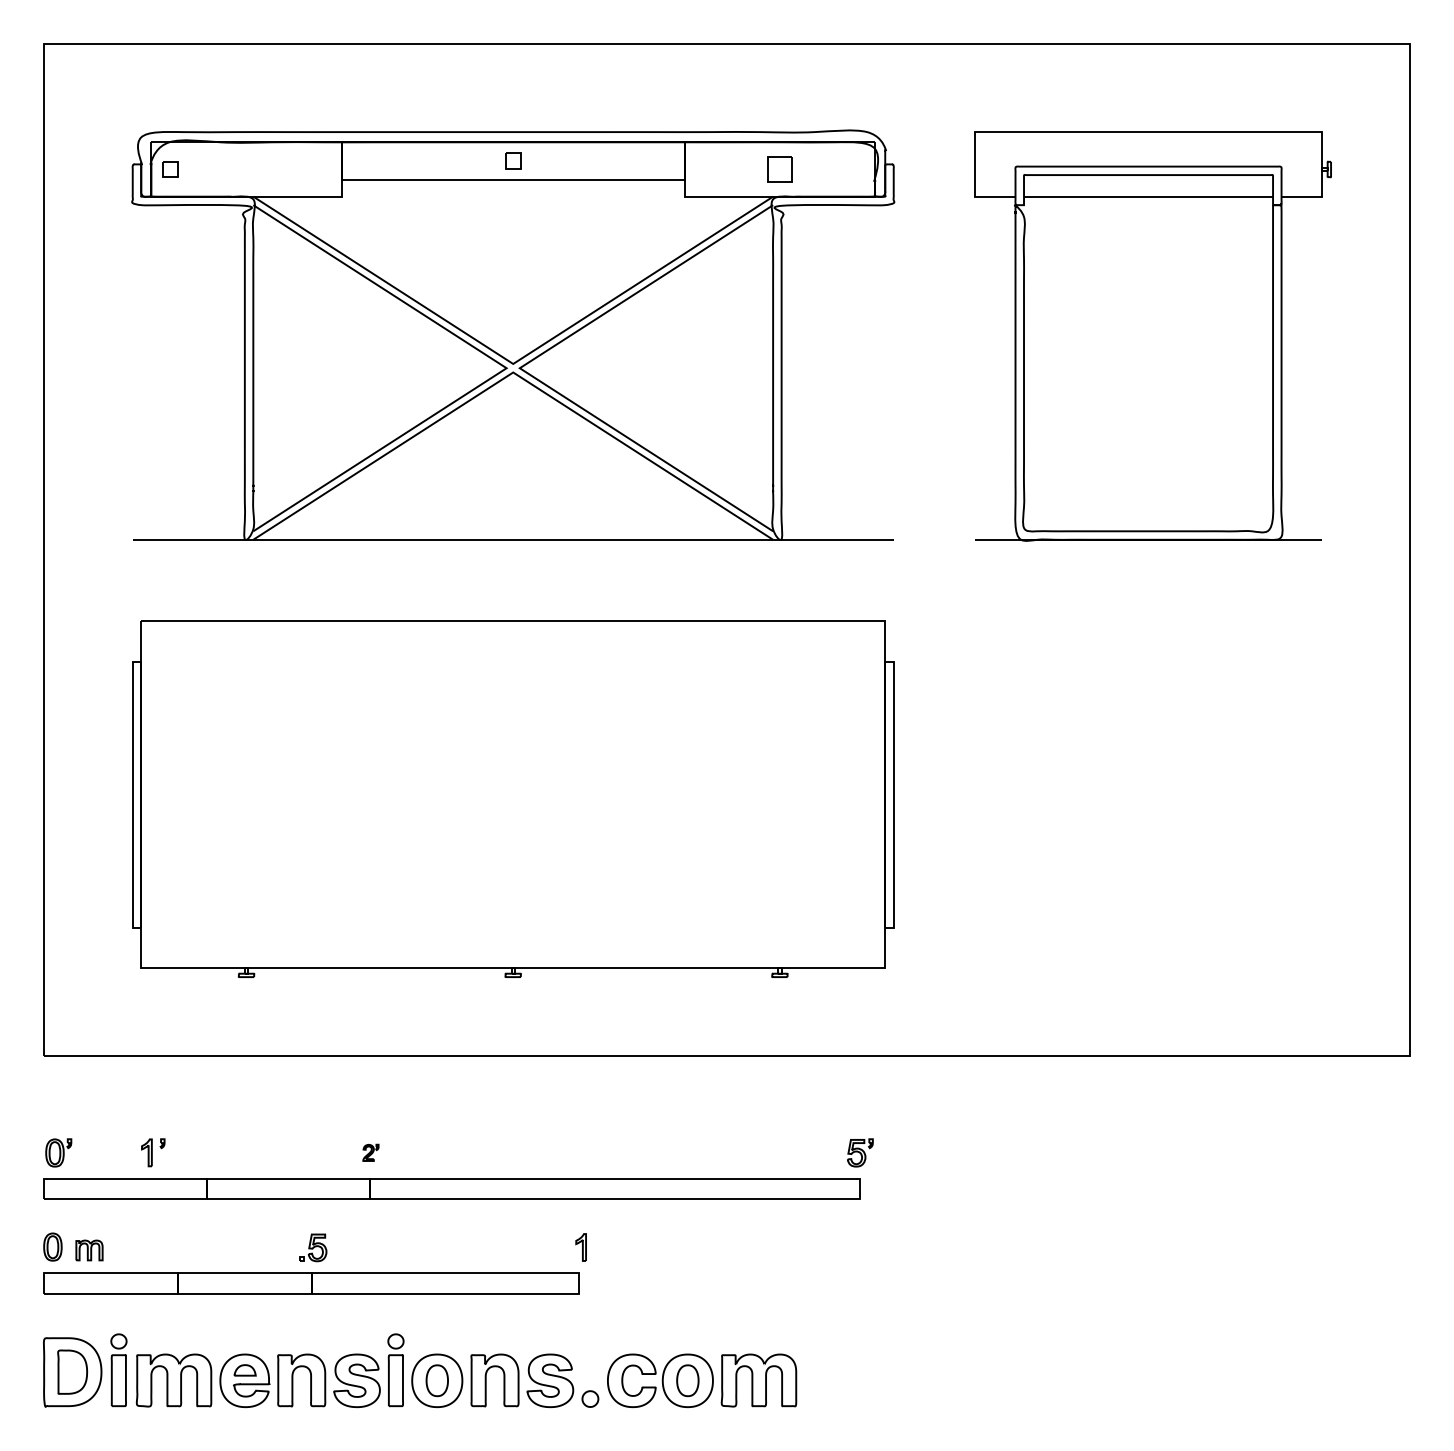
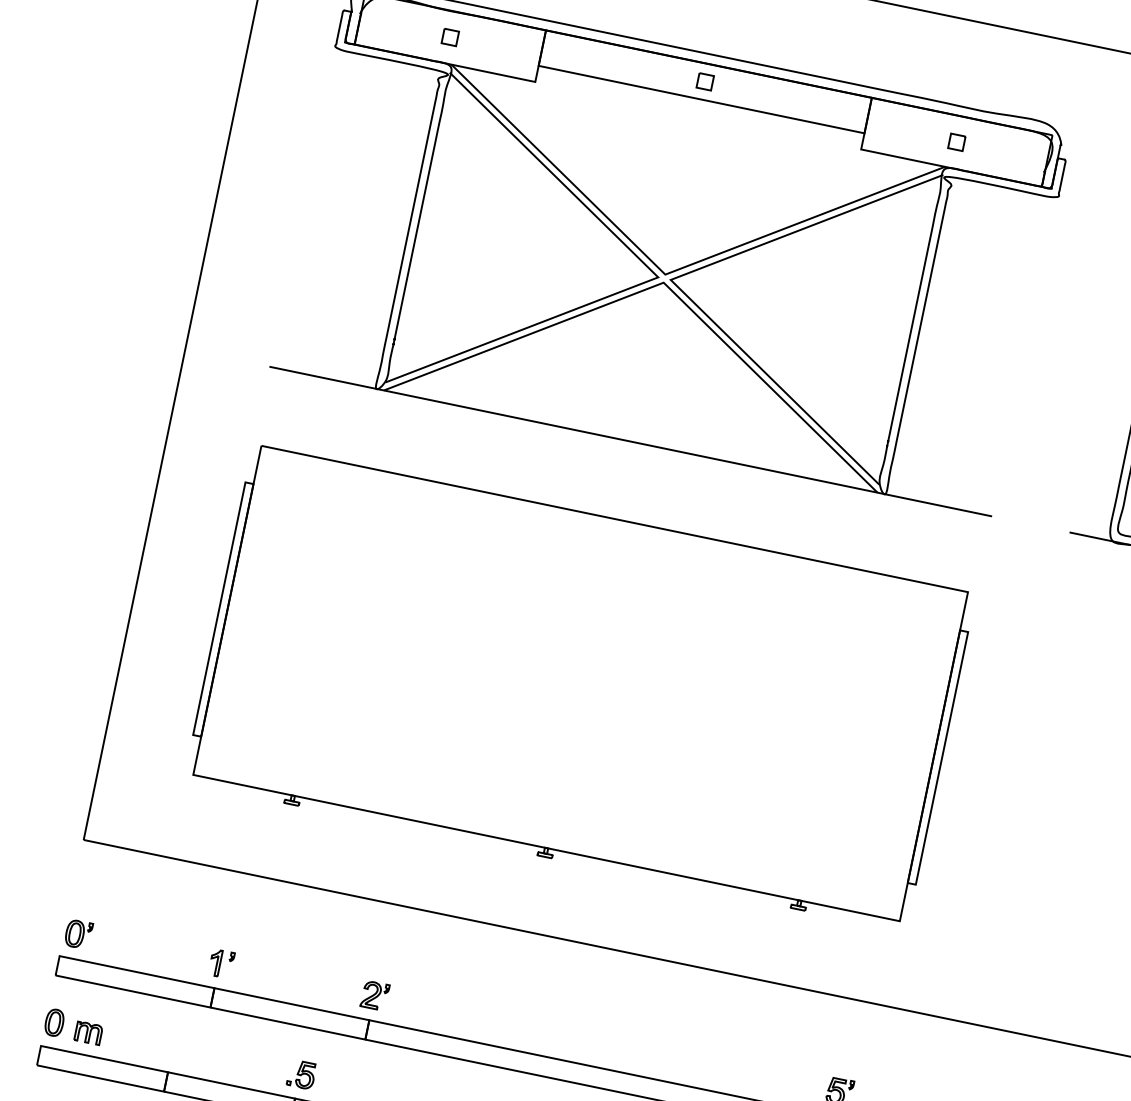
part: (170, 169) -> (450, 37), moved
part: (779, 169) -> (956, 142), size x0.62
part: (153, 1152) -> (221, 963), moved
part: (370, 1152) -> (374, 995), size x1.67

